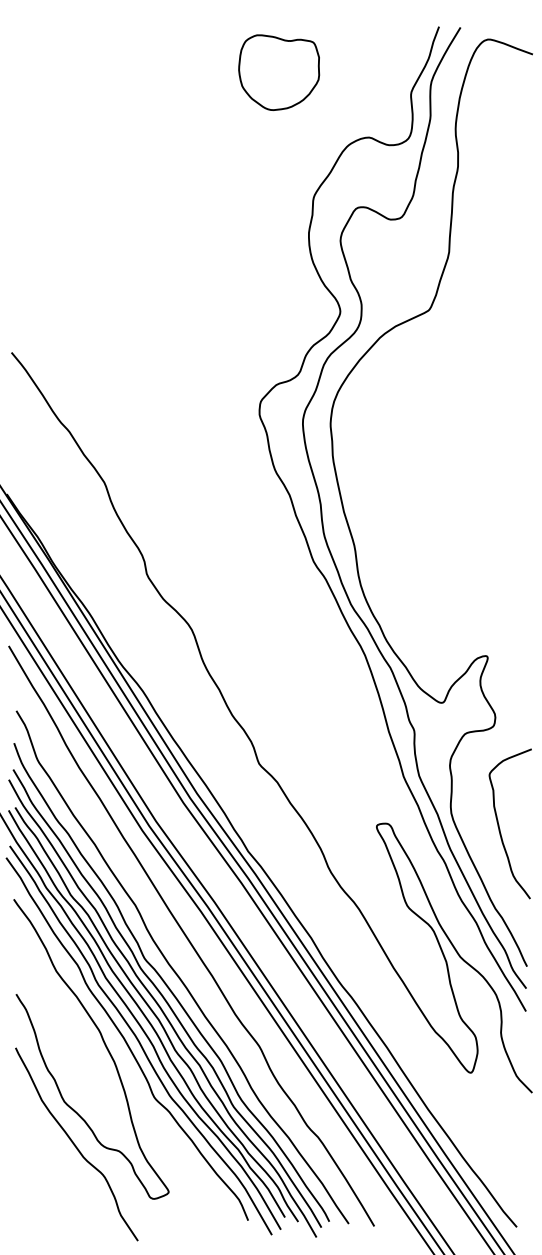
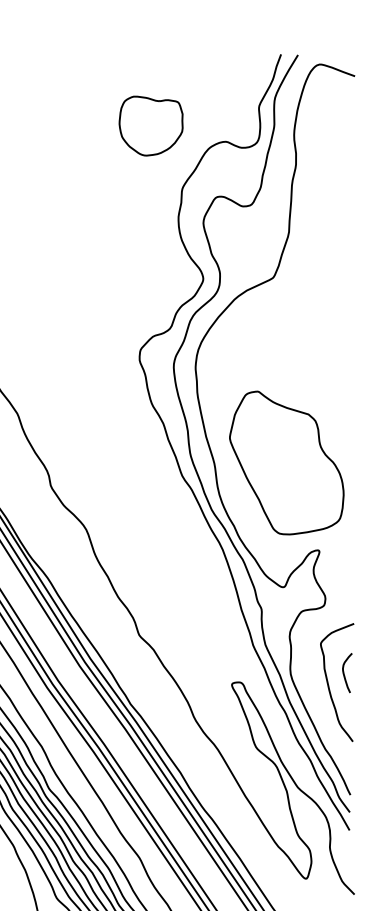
part: (279, 72) -> (151, 125), moved
part: (446, 544) -> (286, 462), added
curve: (519, 811) -> (344, 672), added

